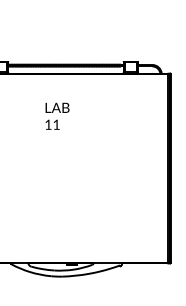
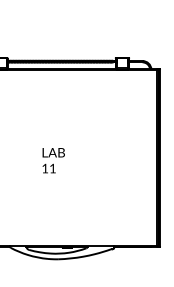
text: (57, 115) -> (53, 159), moved

